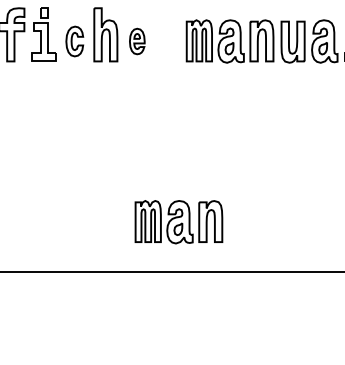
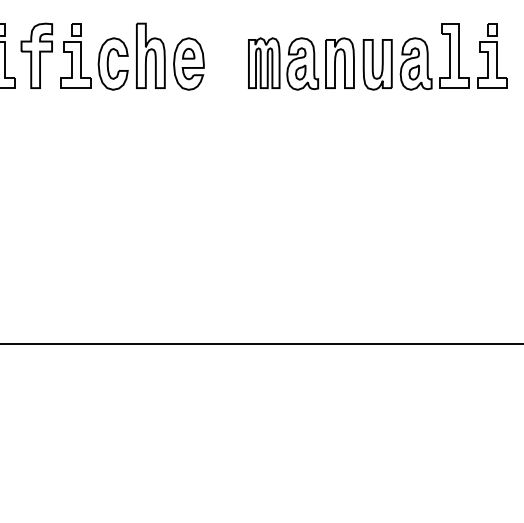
part: (74, 41) -> (112, 63), size x1.43
part: (136, 41) -> (188, 63), size x1.67
part: (179, 221) -> (239, 282), removed

